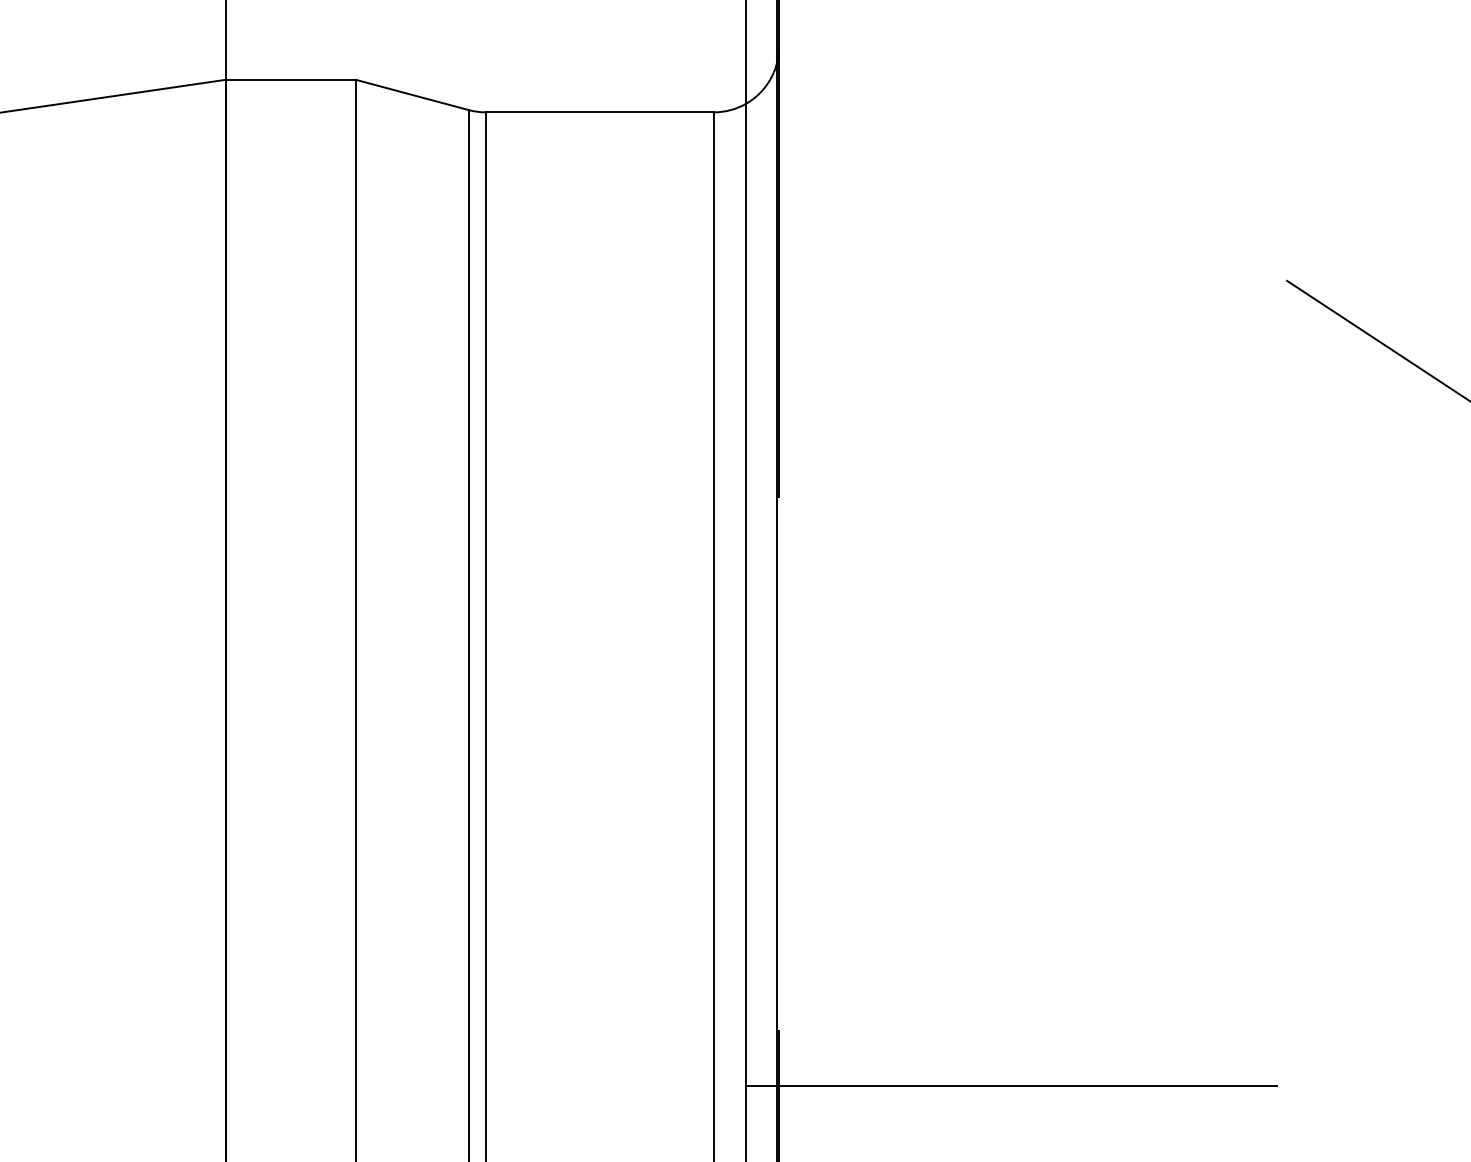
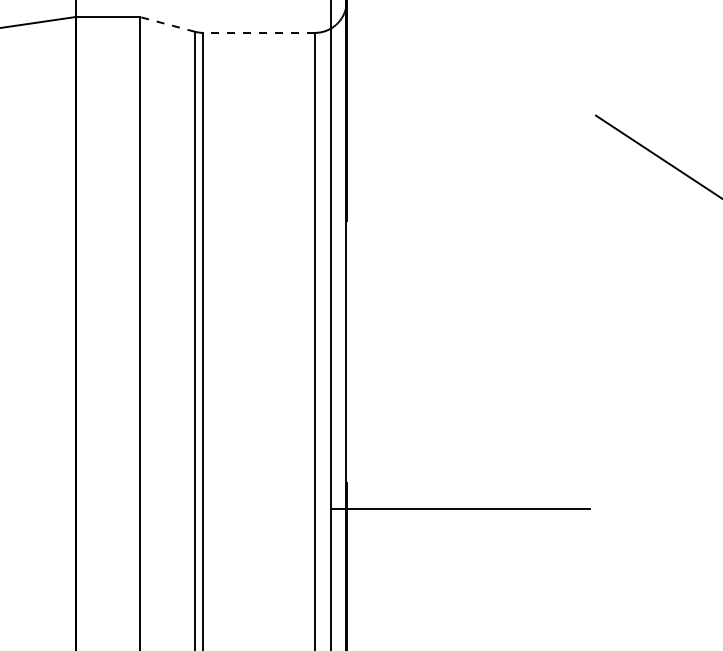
line: (412, 95) -> (167, 24), solid -> dashed
line: (600, 111) -> (259, 32), solid -> dashed

